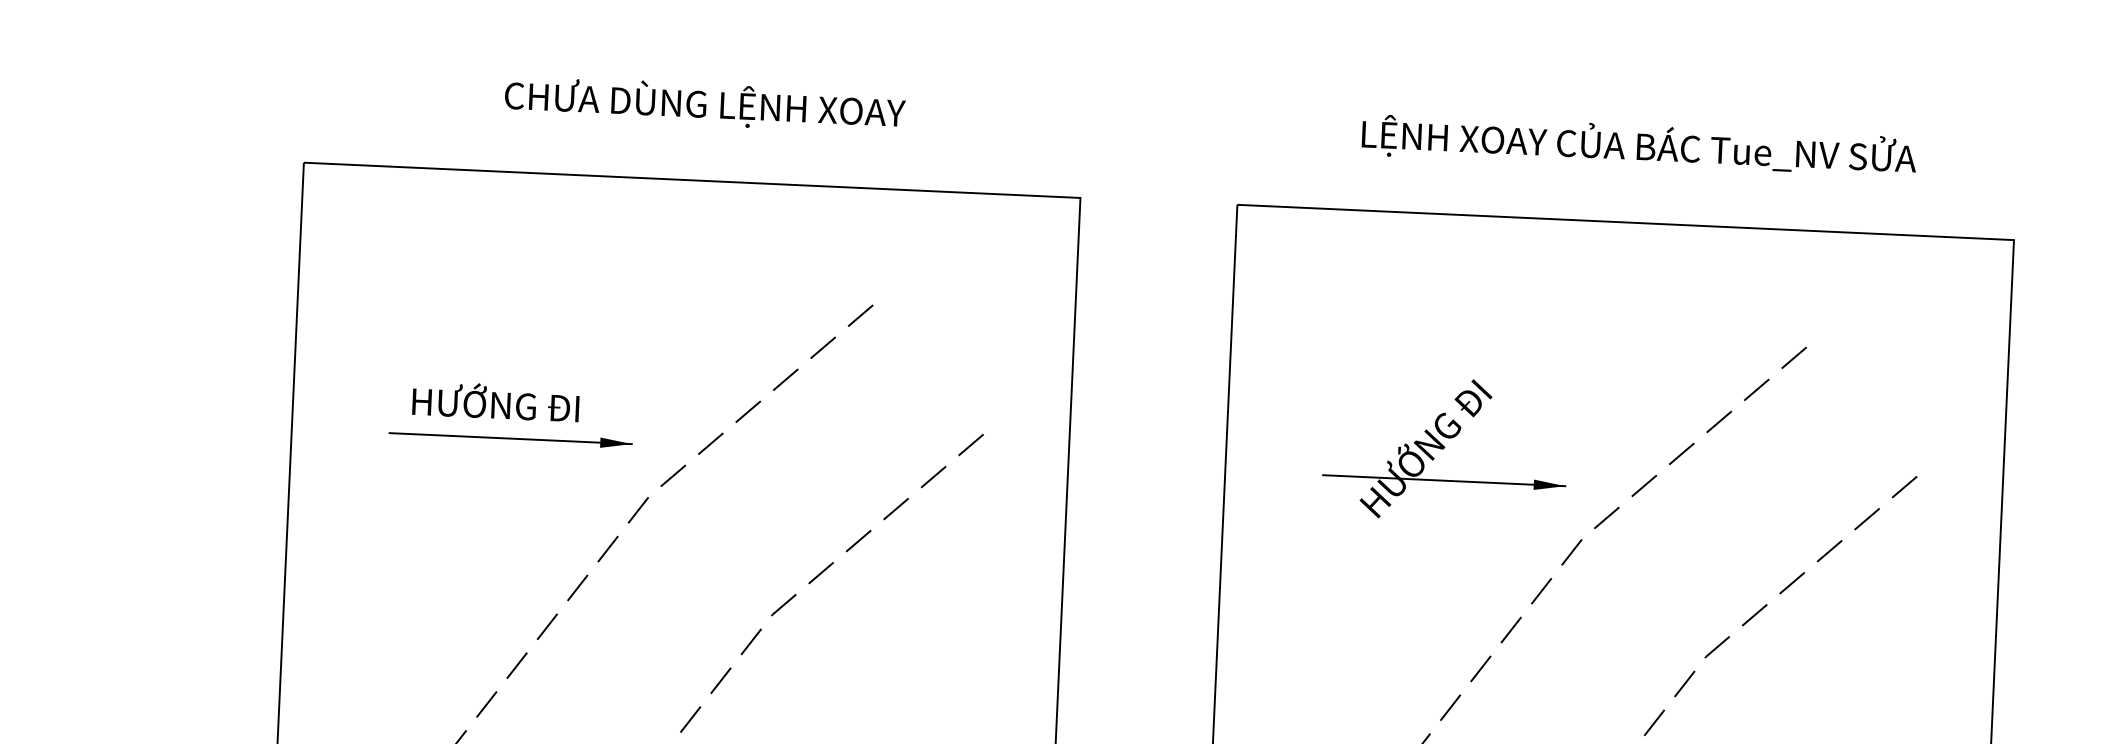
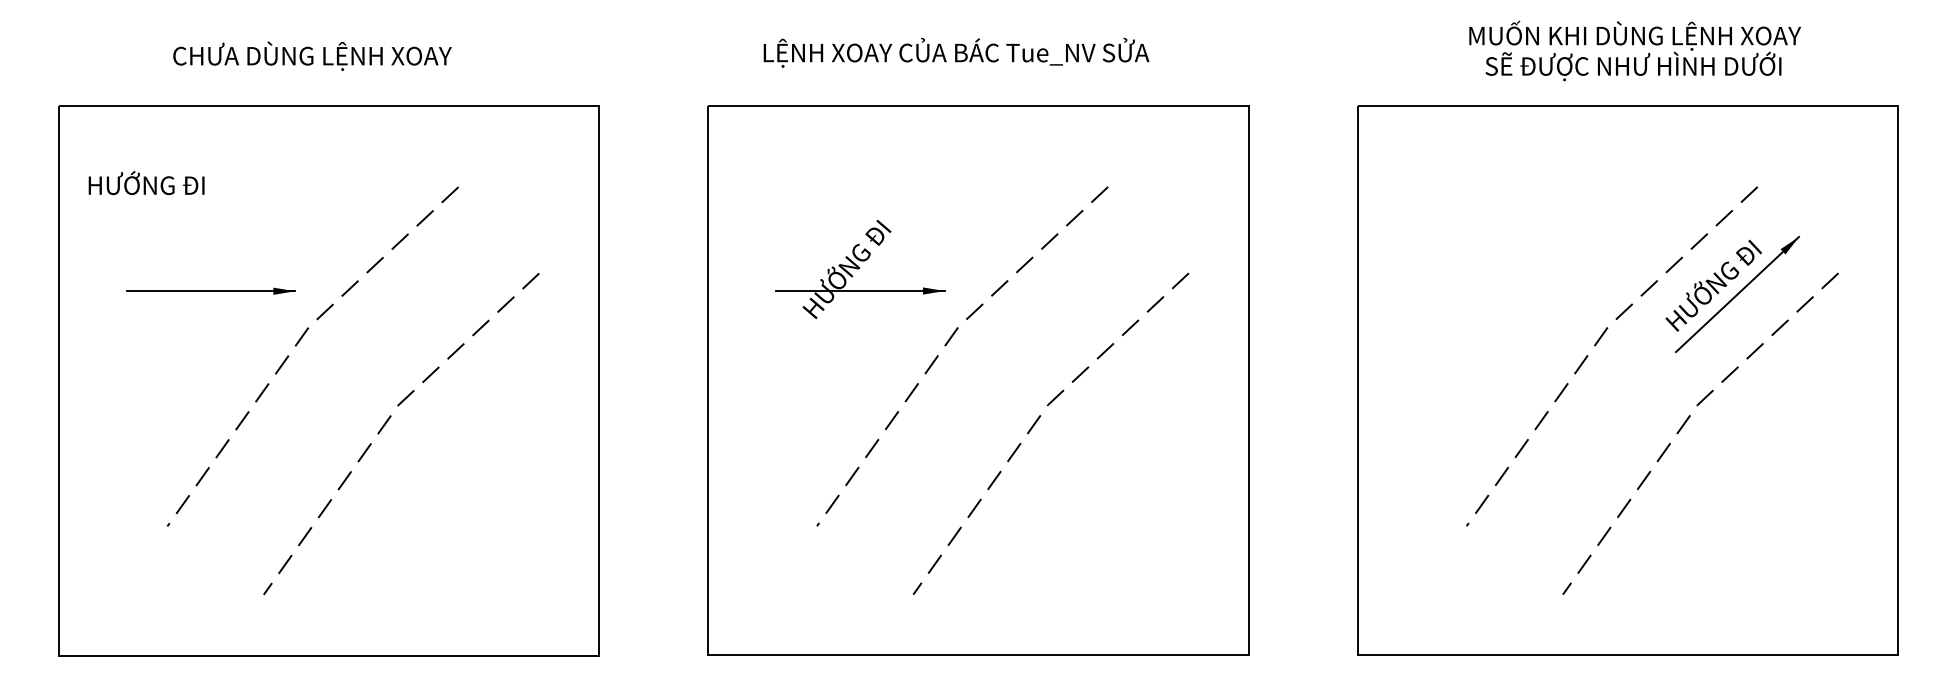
text: (705, 103) -> (312, 55), moved
text: (1639, 146) -> (956, 52), moved
text: (495, 400) -> (146, 182), moved

